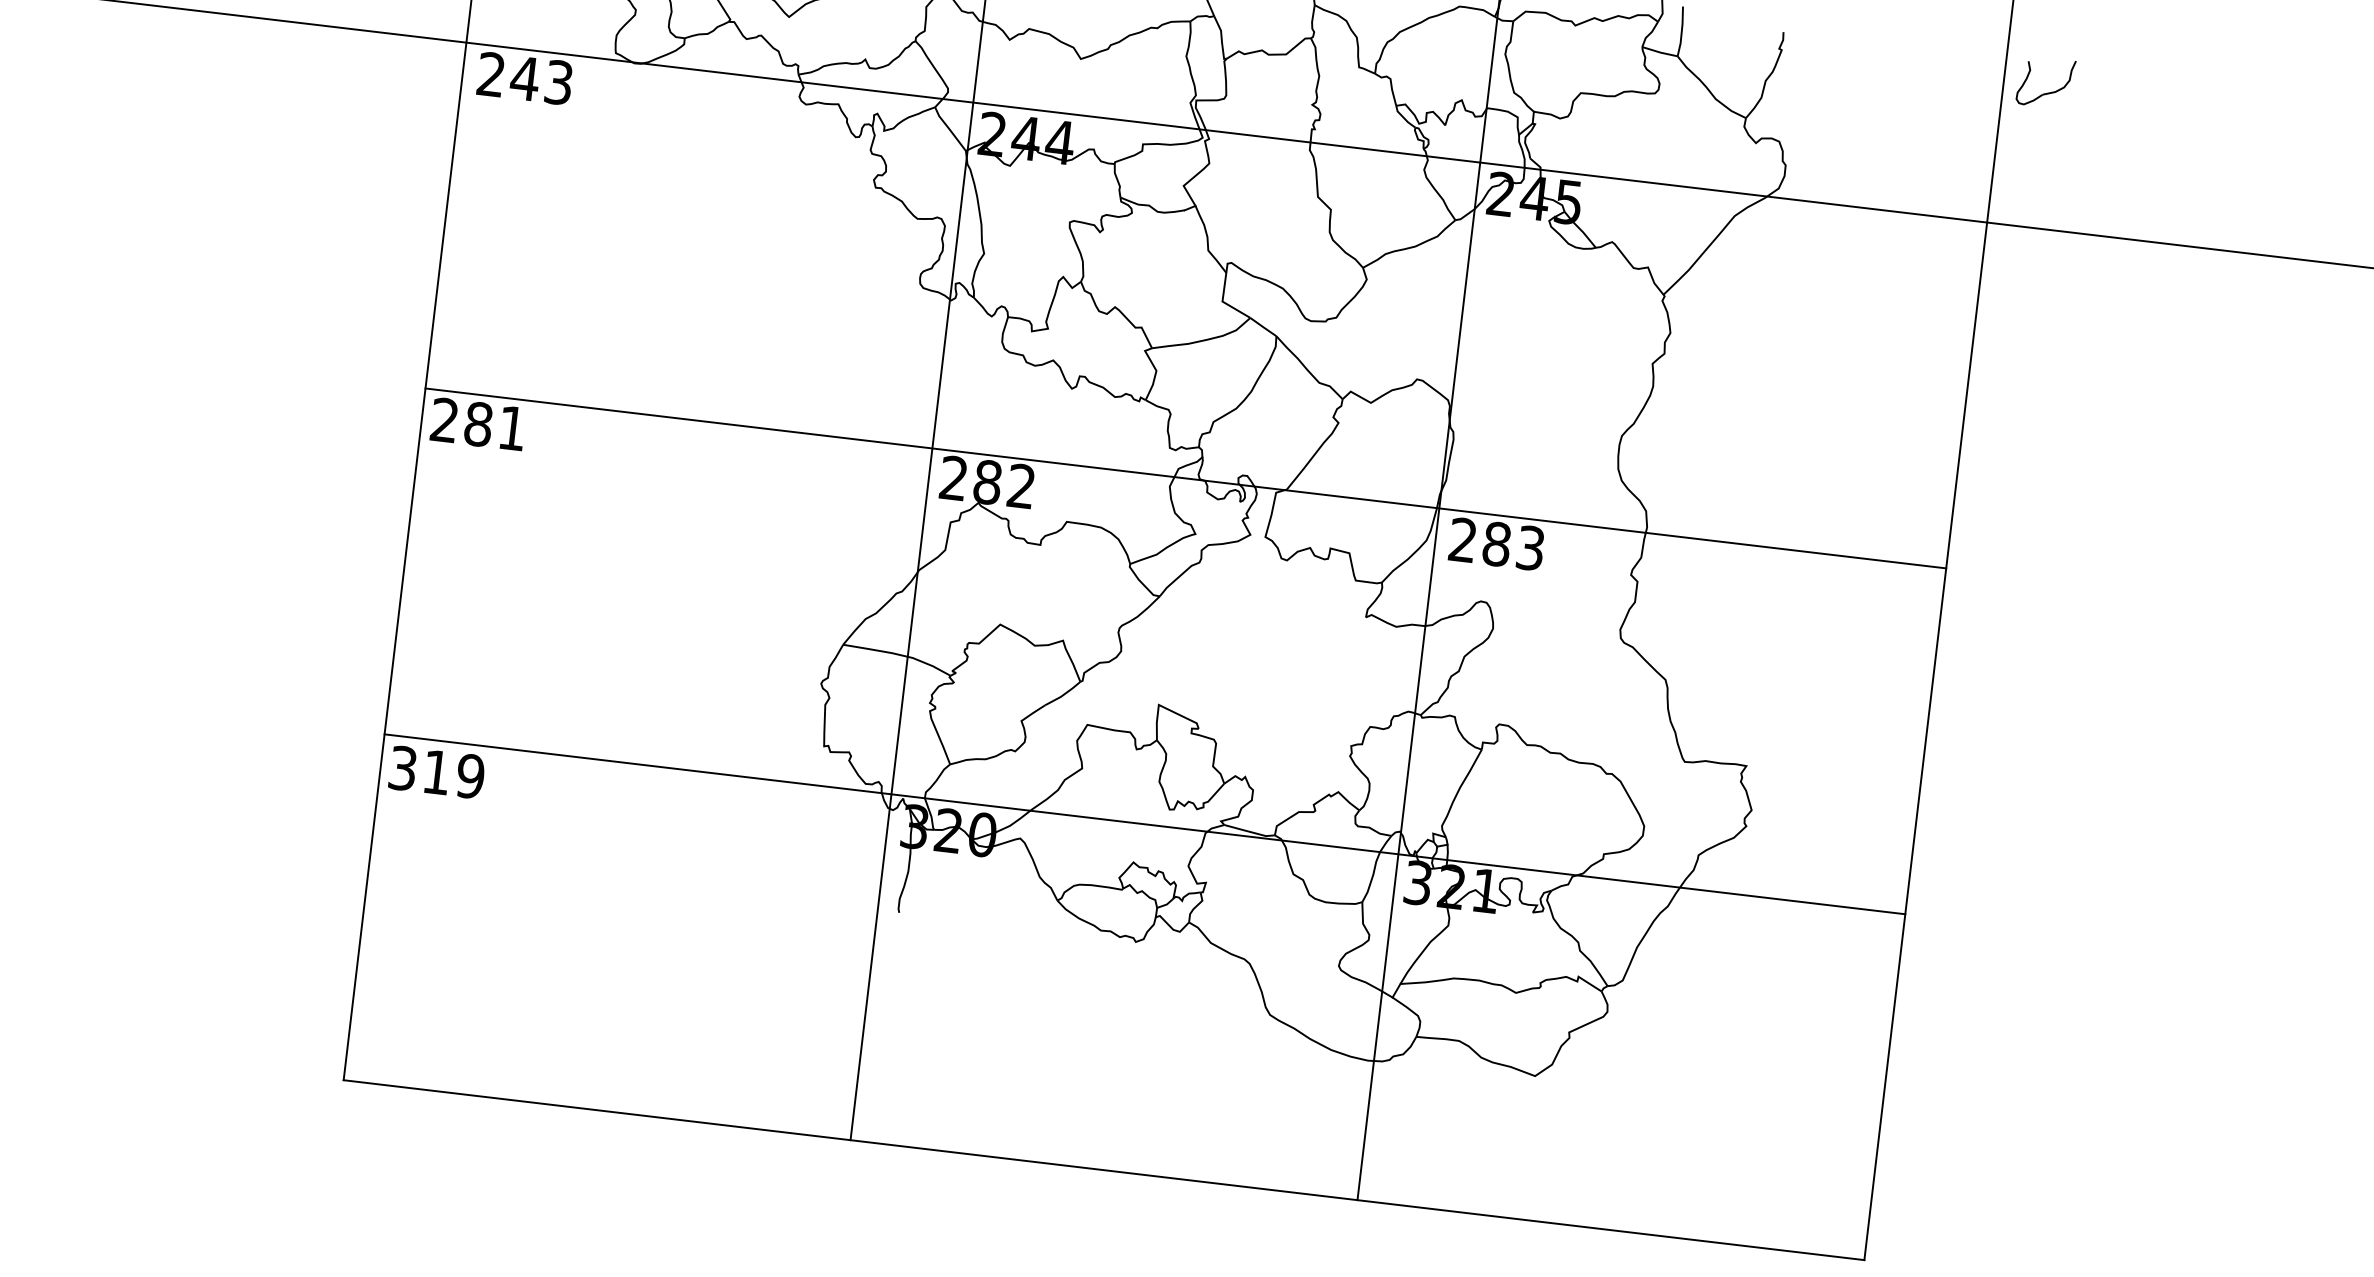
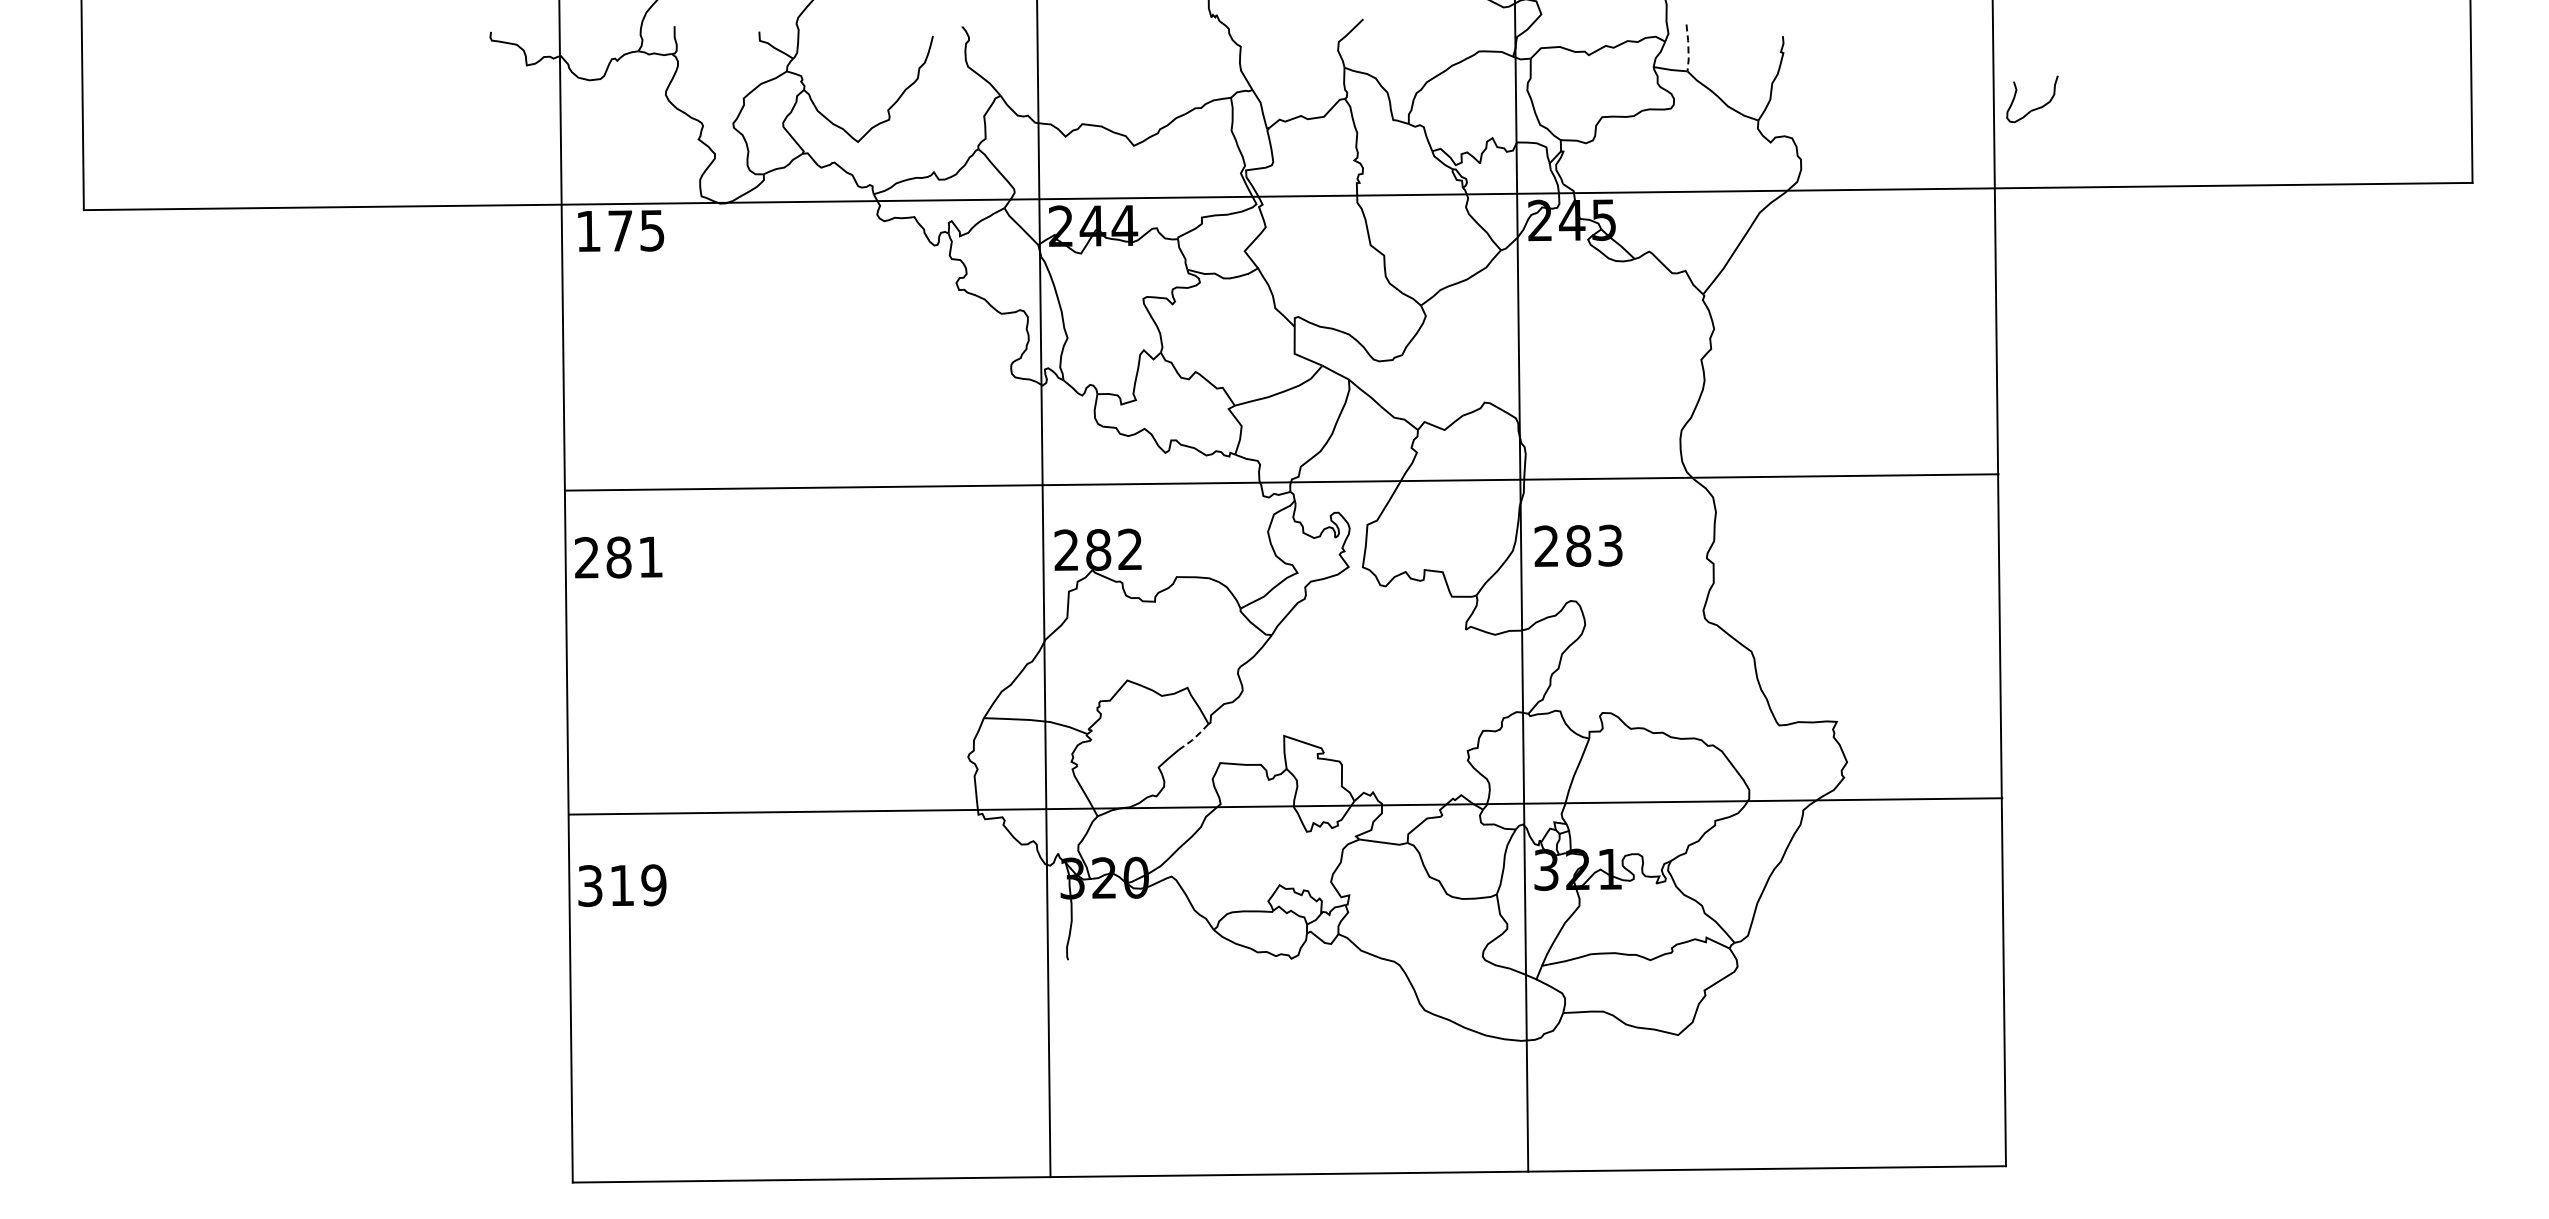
line: (1681, 32) -> (1688, 48), solid -> dashed
text: (525, 78) -> (620, 230), 243 -> 175
part: (2046, 92) -> (2034, 108), moved
line: (1185, 478) -> (1281, 482), moved
line: (1063, 695) -> (1194, 738), solid -> dashed
line: (1144, 824) -> (1285, 806), moved

